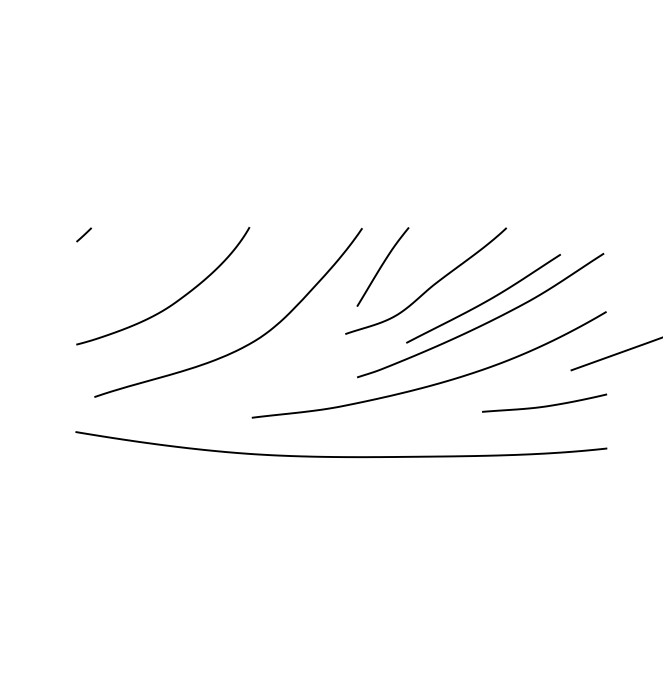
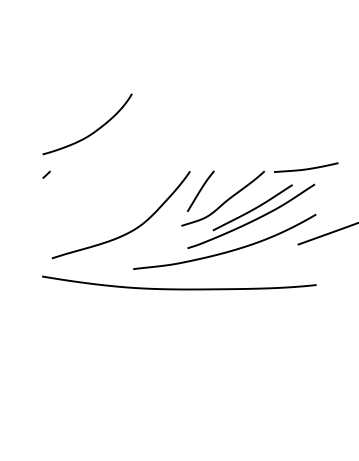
curve: (174, 300) -> (93, 131), moved
curve: (545, 404) -> (306, 168), moved

